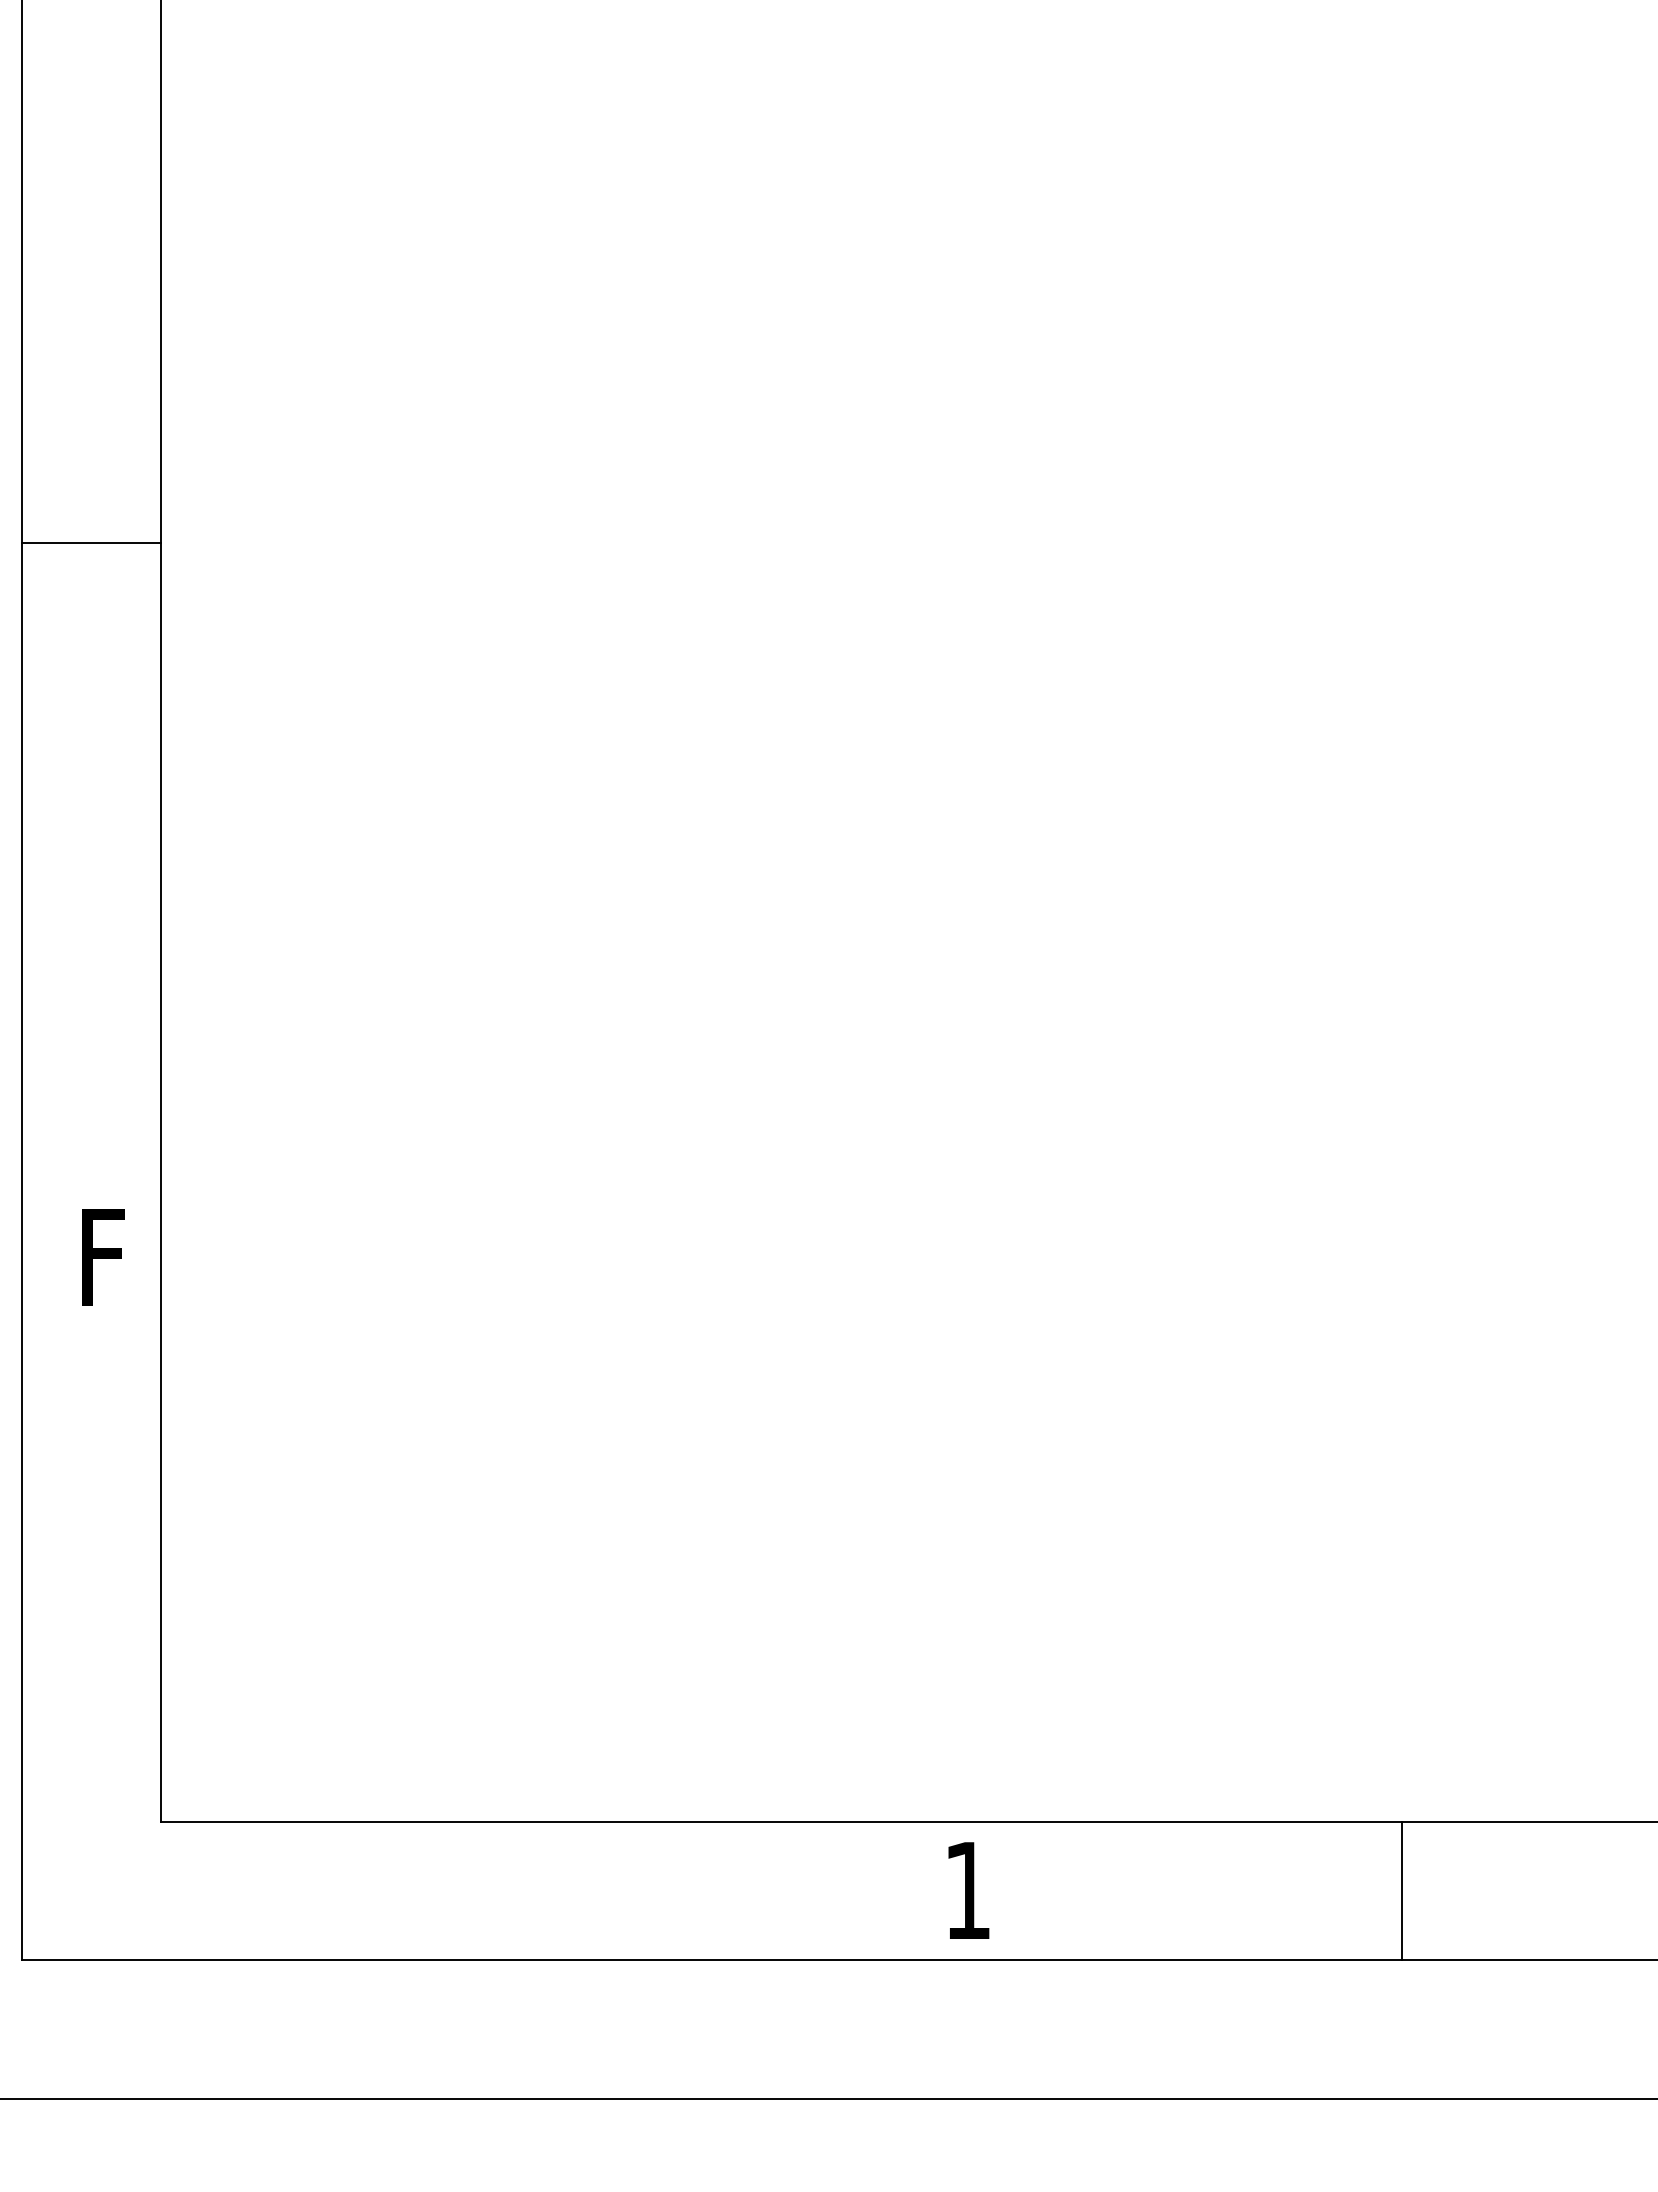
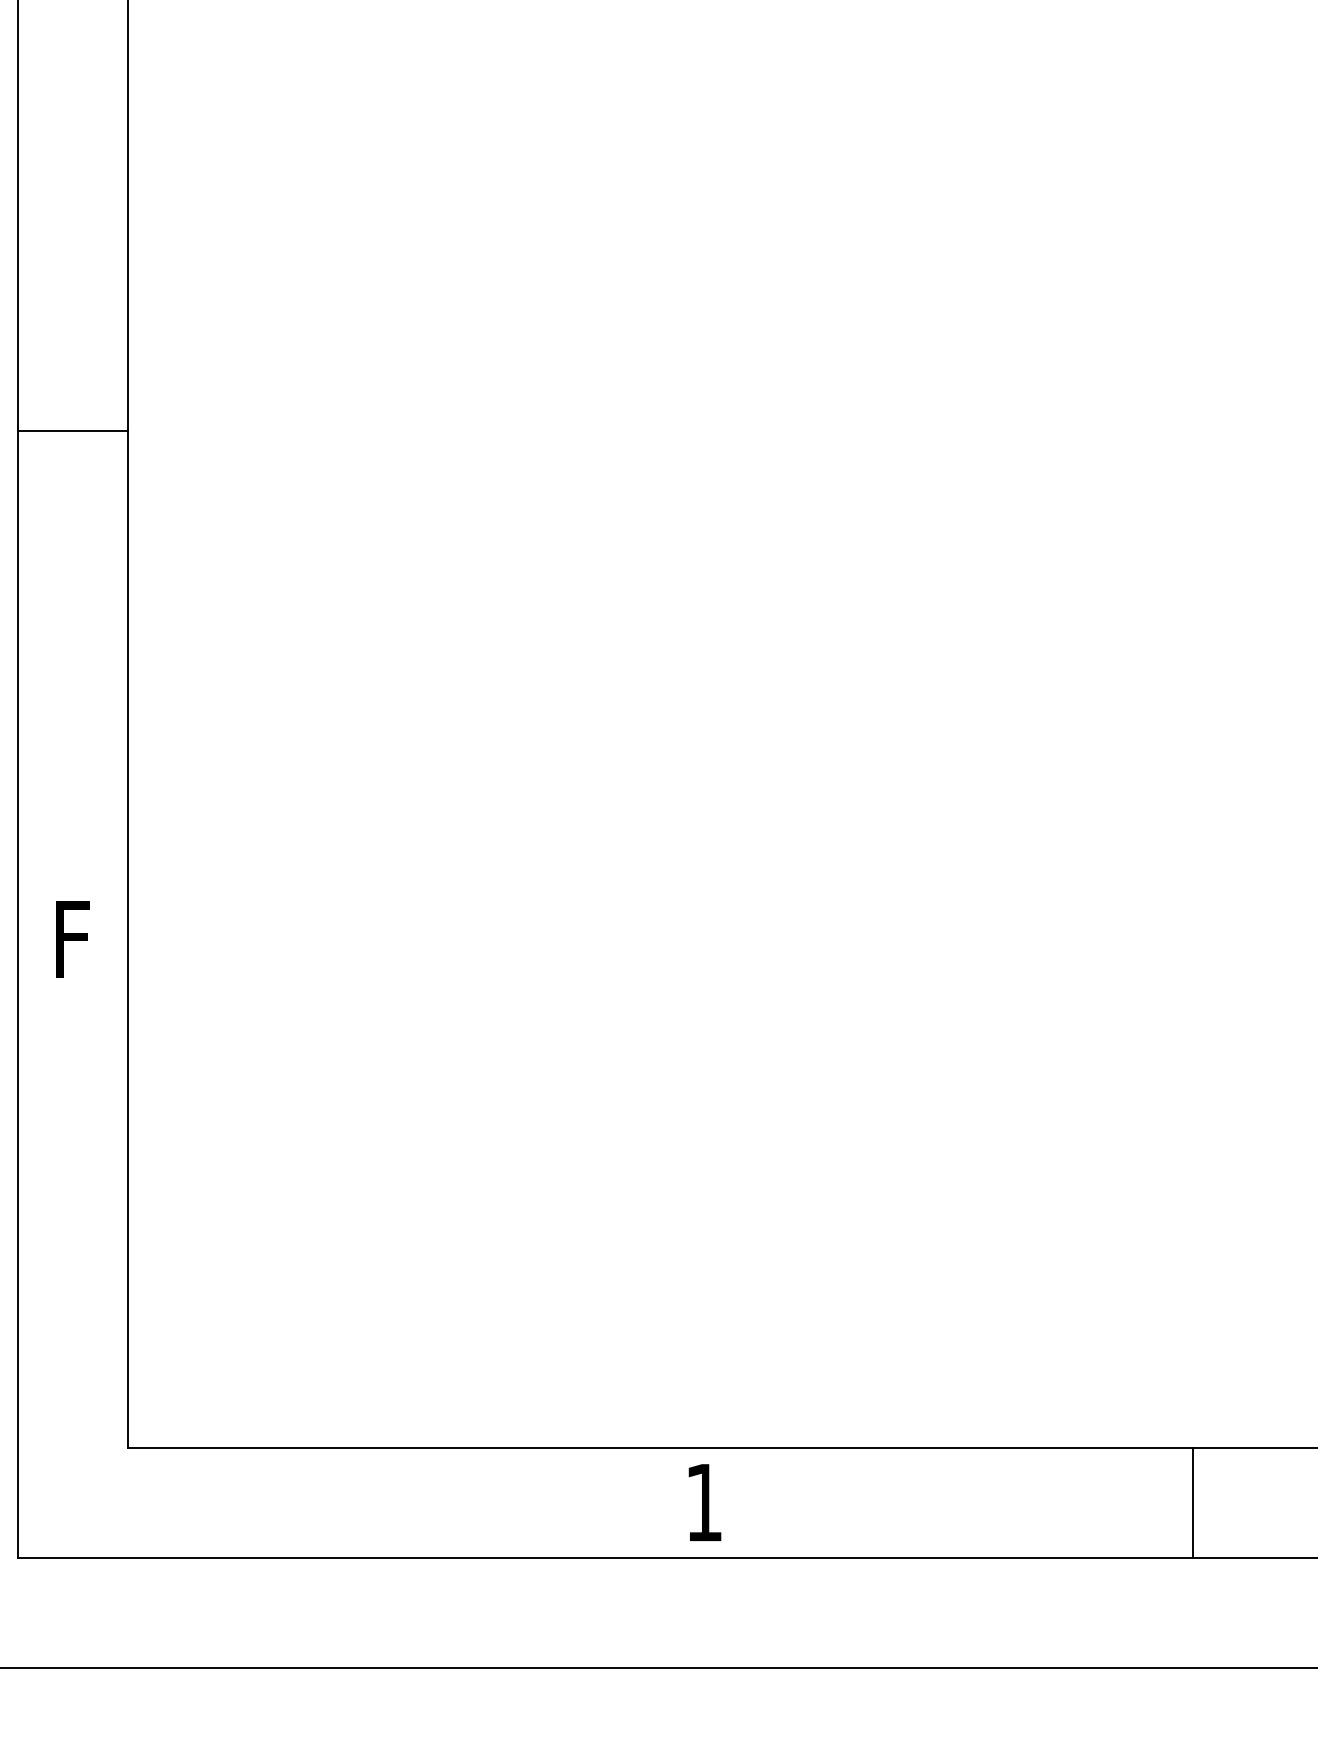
text: (103, 1257) -> (72, 939), moved
text: (968, 1890) -> (704, 1502), moved
line: (1401, 1890) -> (1192, 1502), moved

